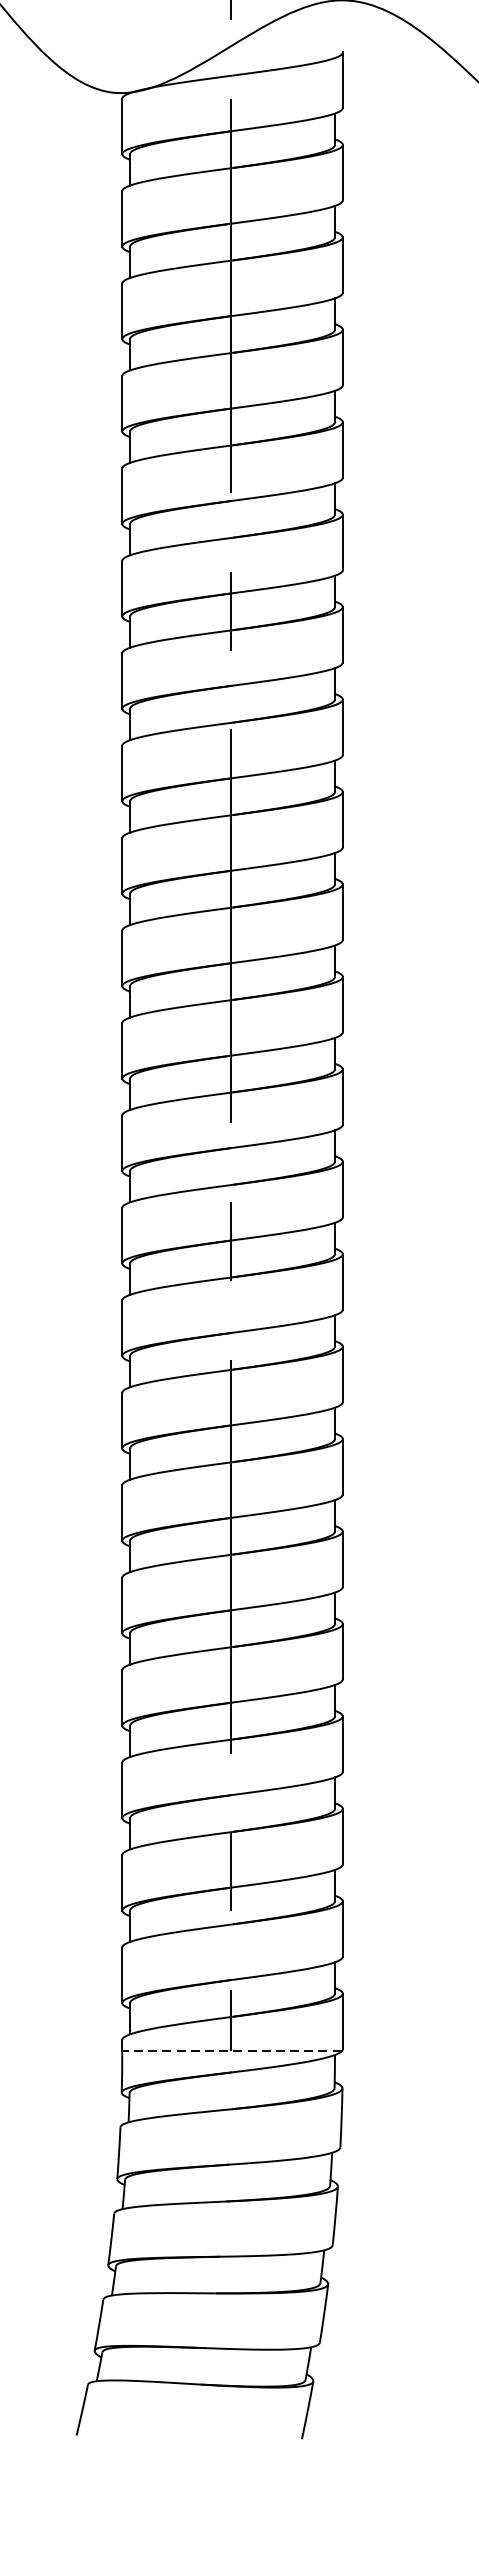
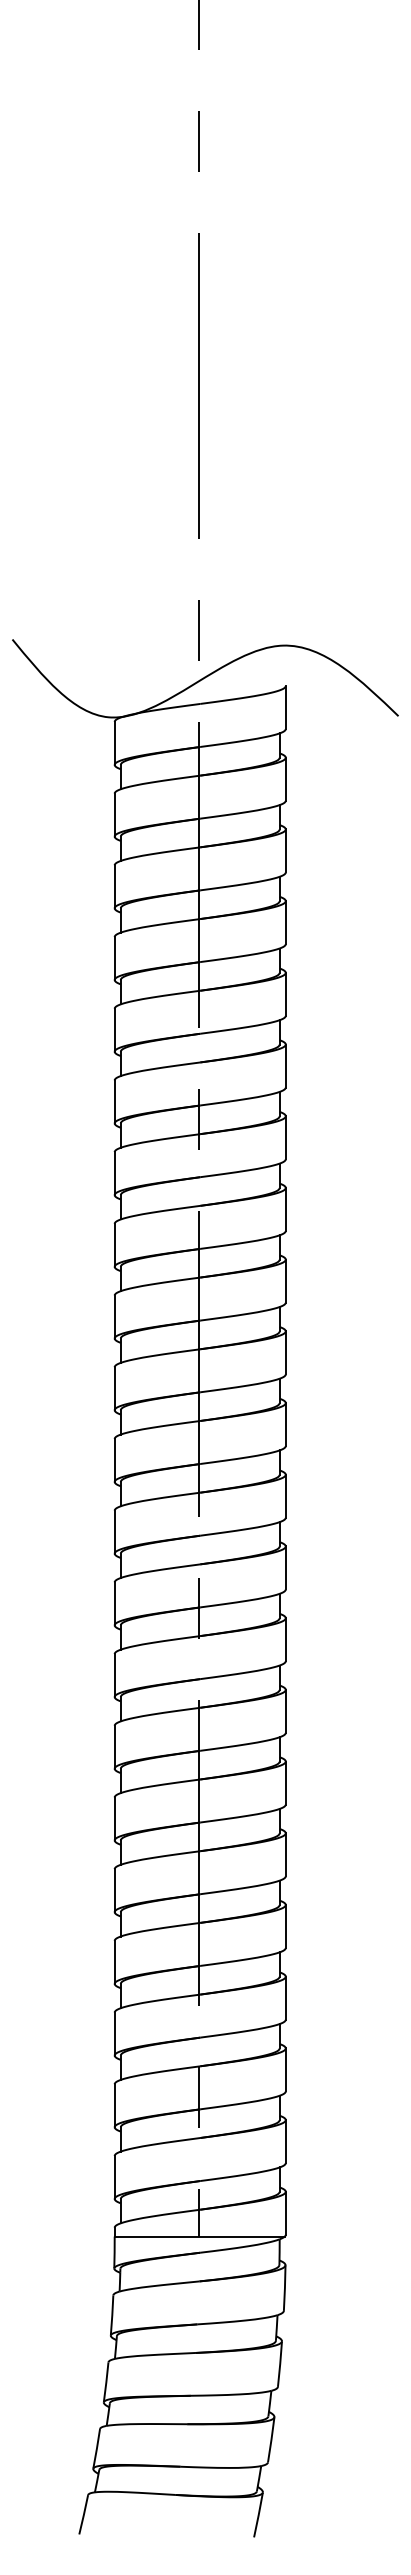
line: (231, 2051) -> (199, 2236), dashed -> solid

